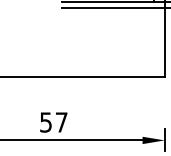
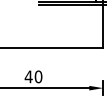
text: (53, 121) -> (33, 76), 57 -> 40

